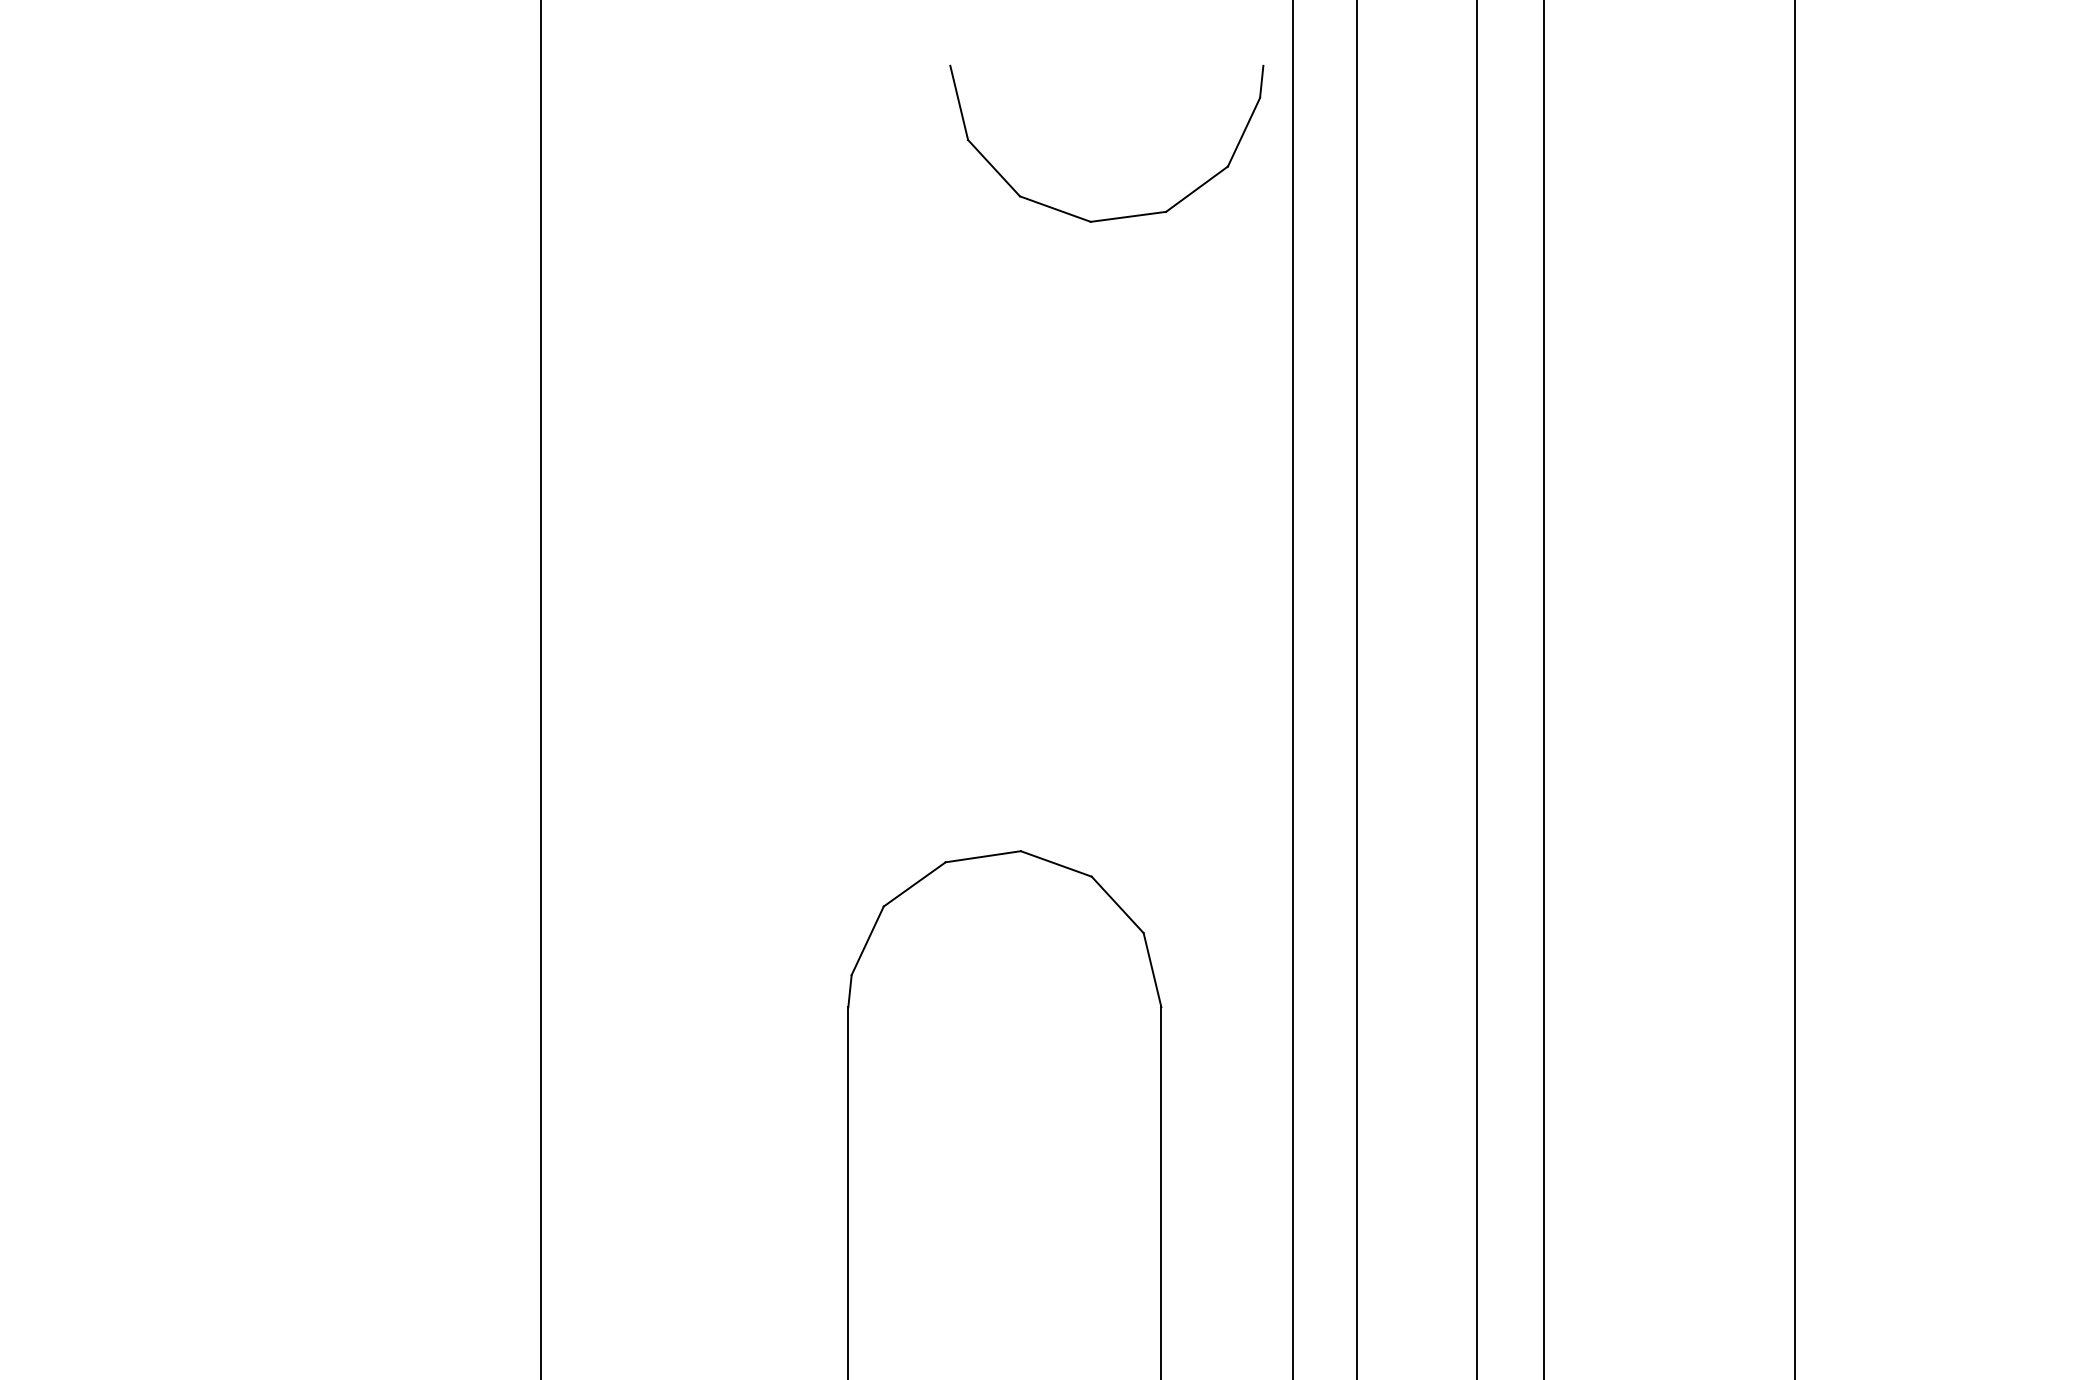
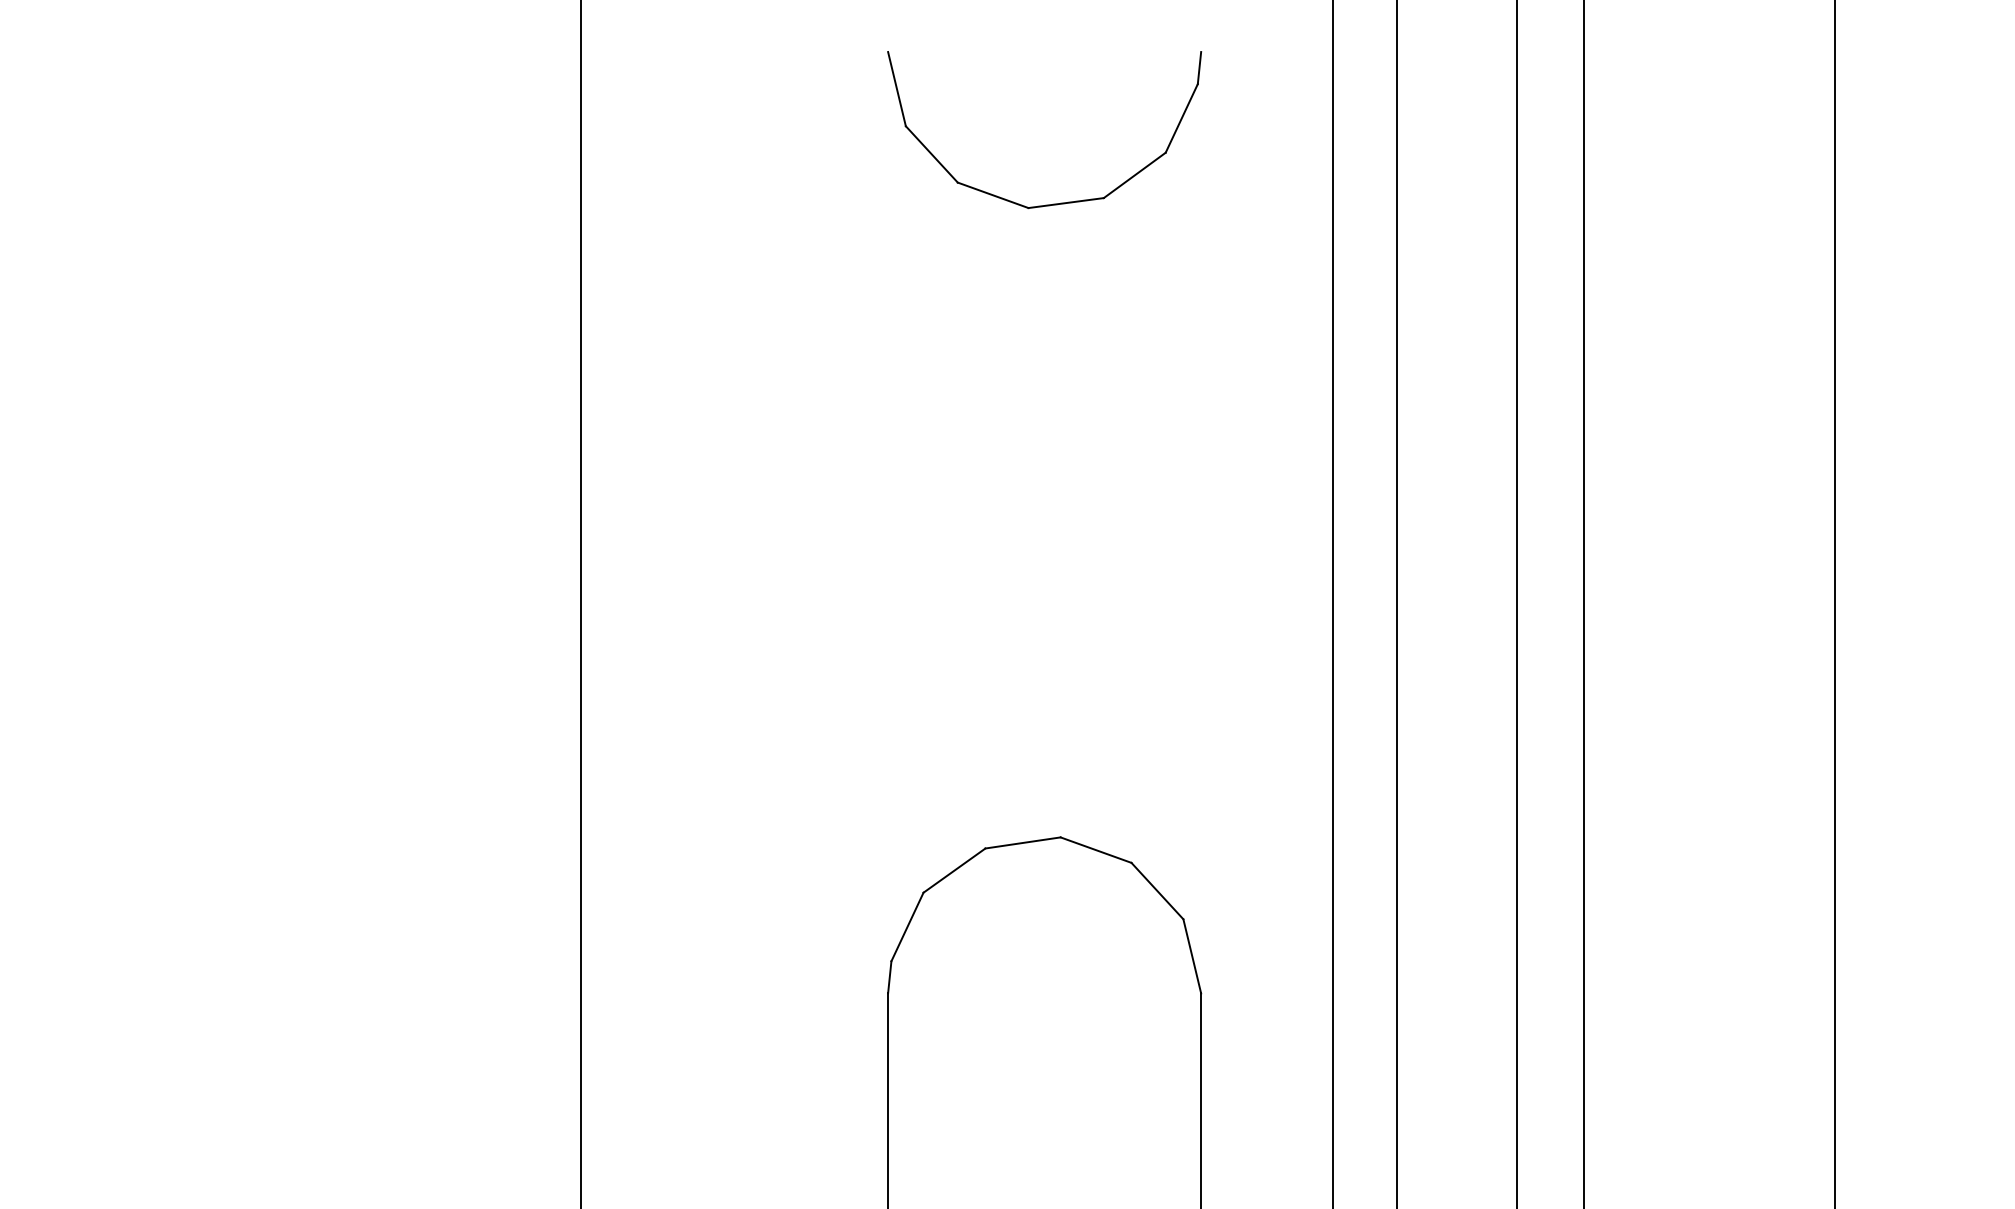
part: (1113, 217) -> (1051, 203), moved

